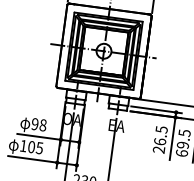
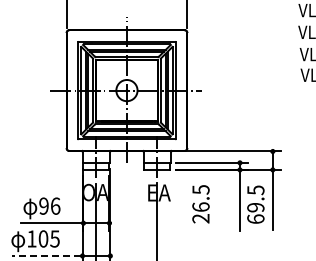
text: (43, 124) -> (55, 205), 98 -> 96
text: (160, 139) -> (200, 204), moved
line: (32, 158) -> (46, 255), solid -> dashed

